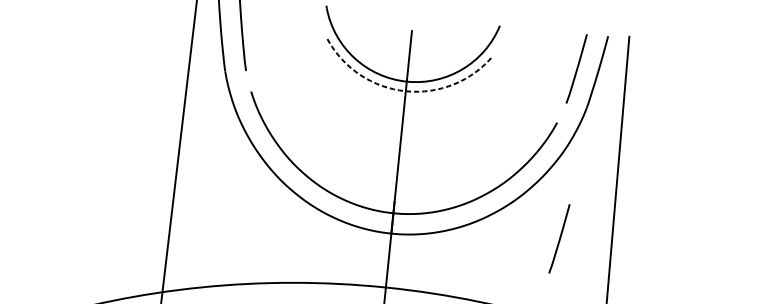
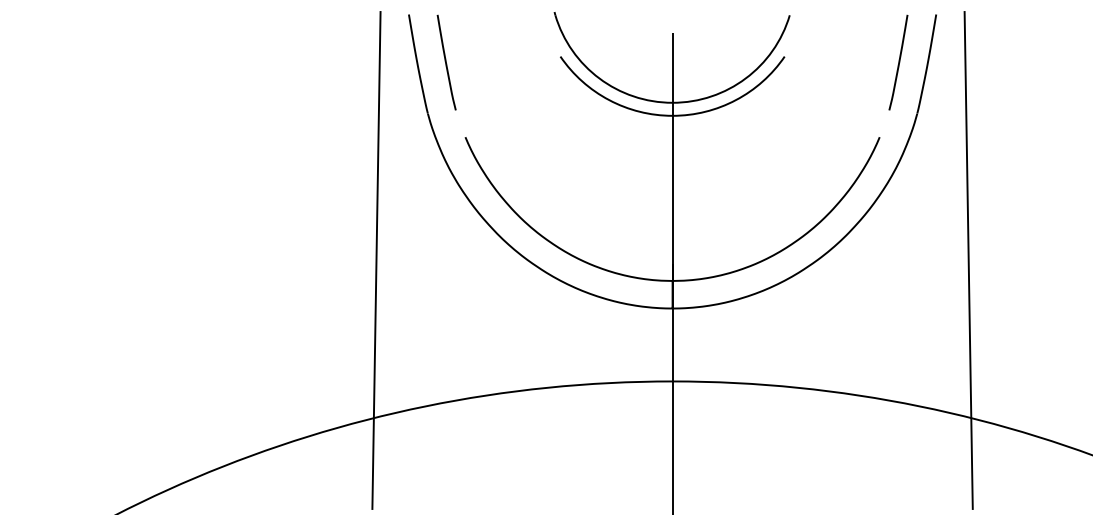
arc: (405, 91) -> (672, 115), dashed -> solid
line: (559, 238) -> (898, 292), removed

